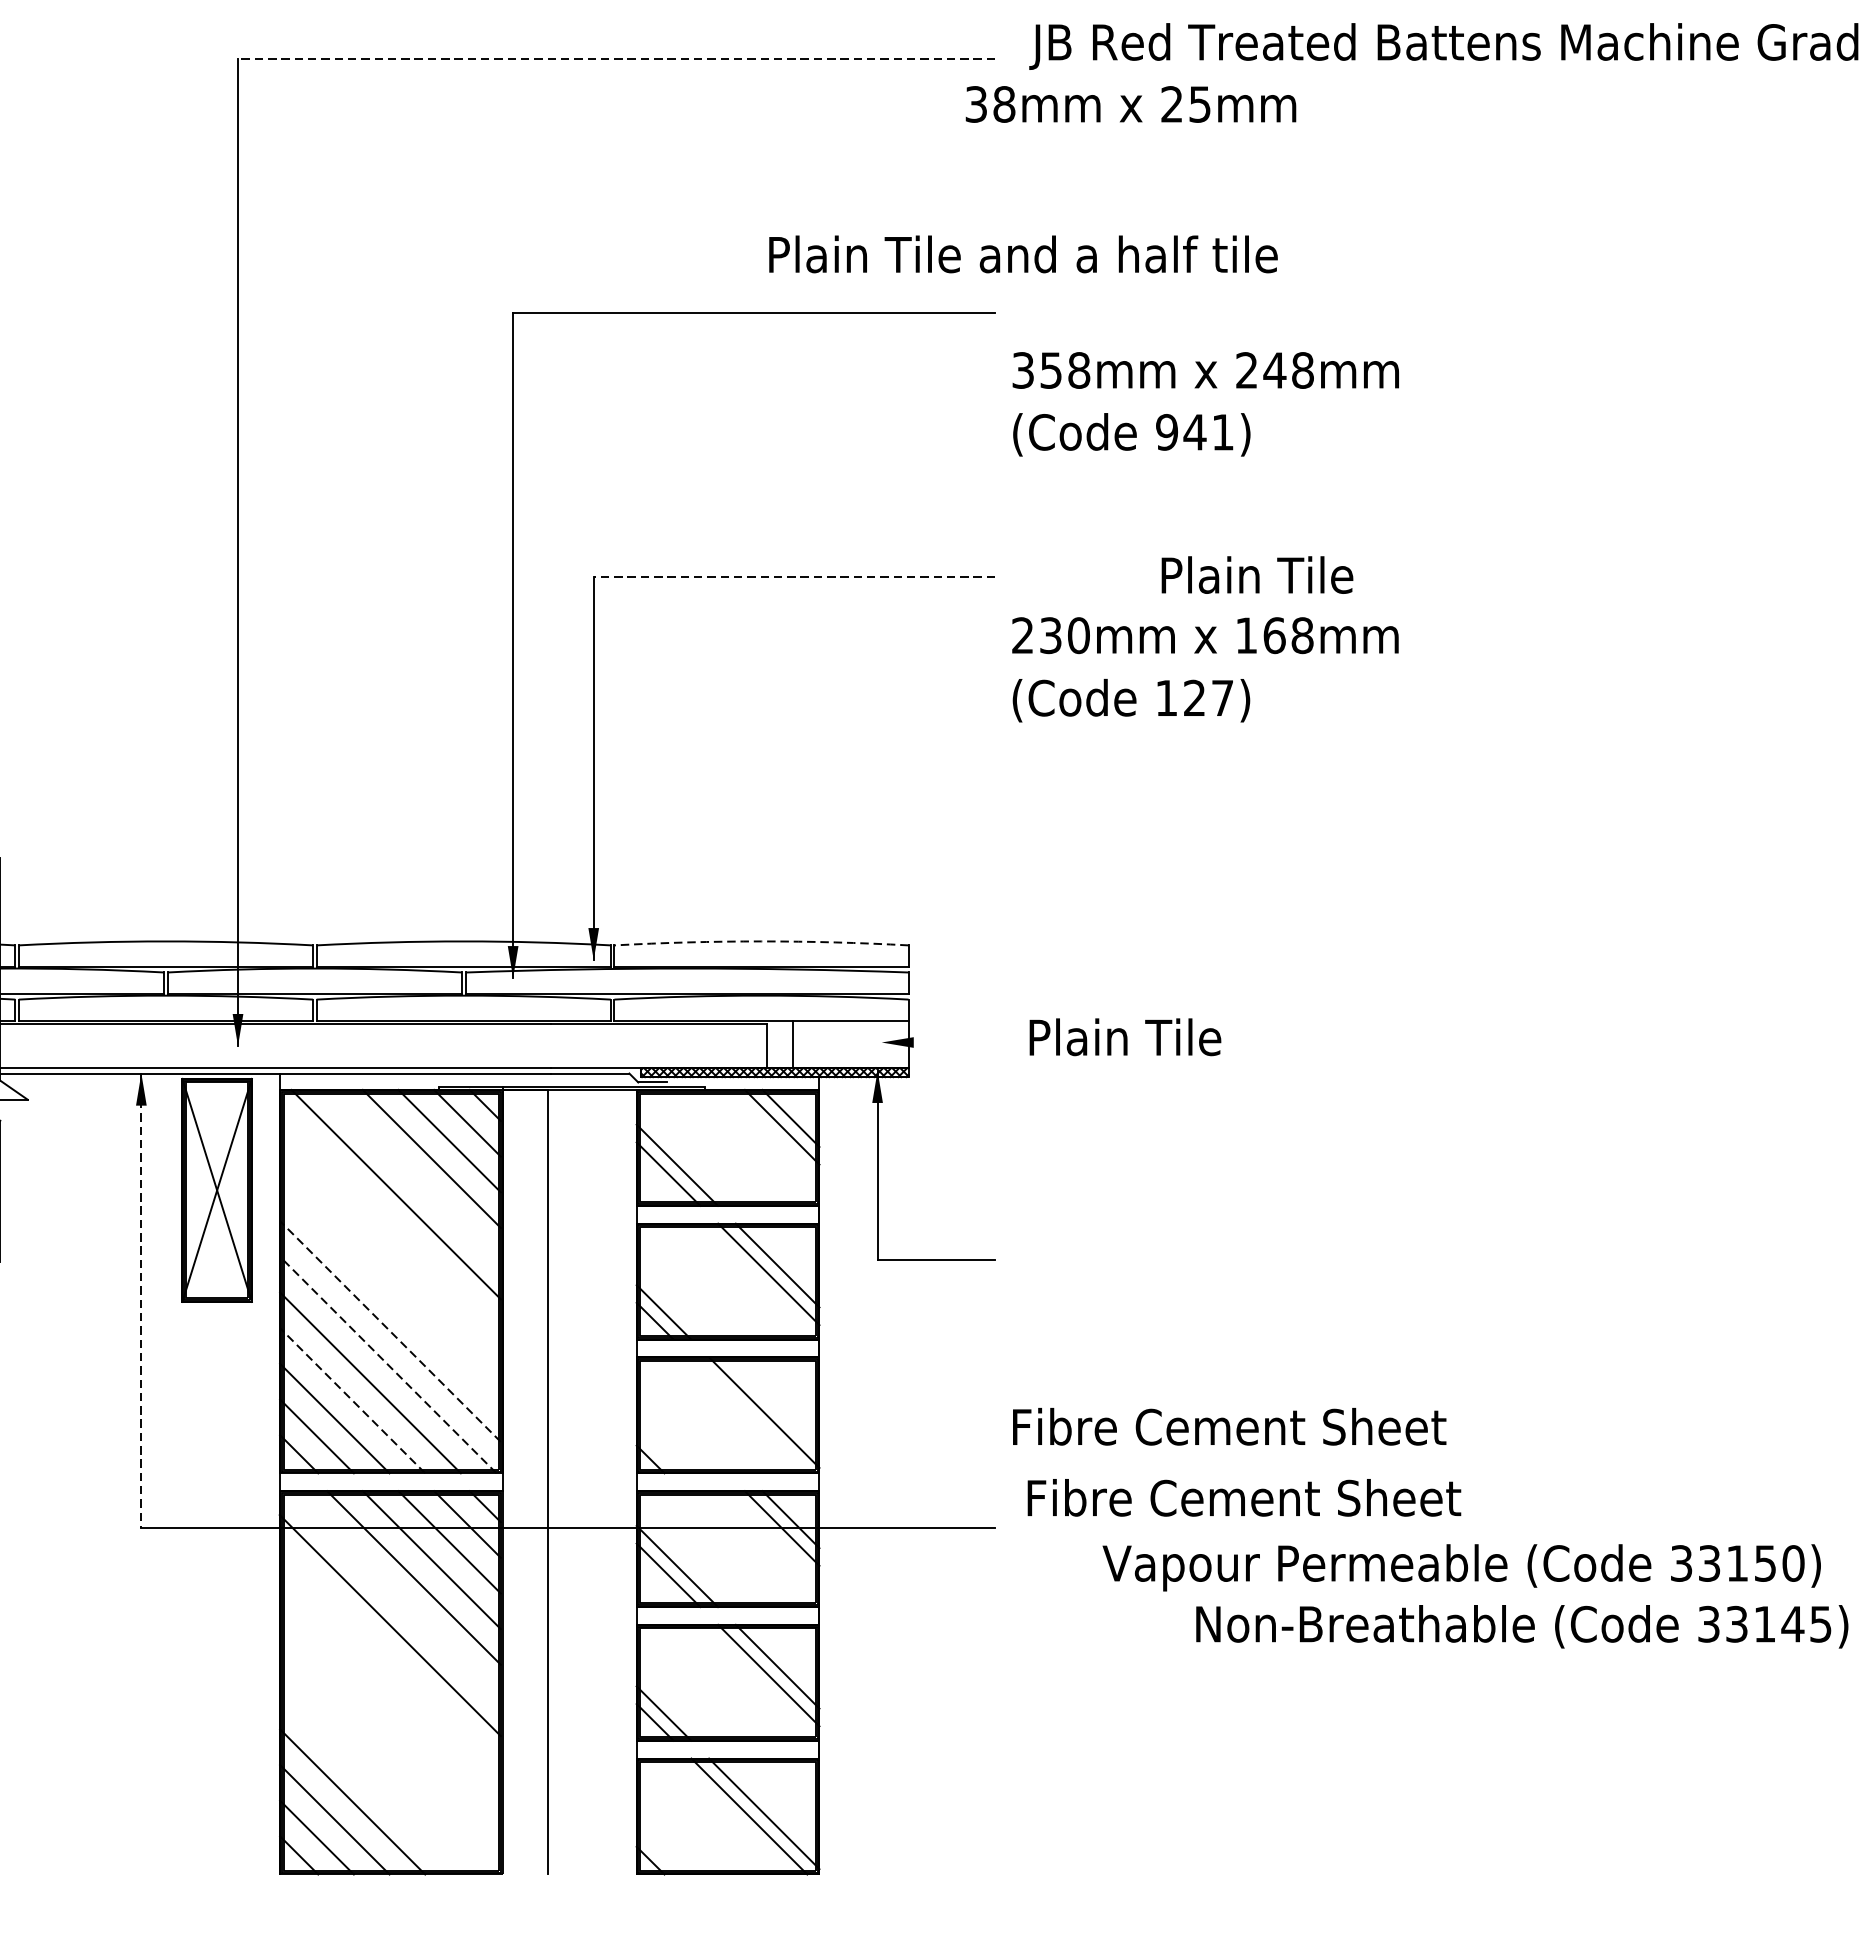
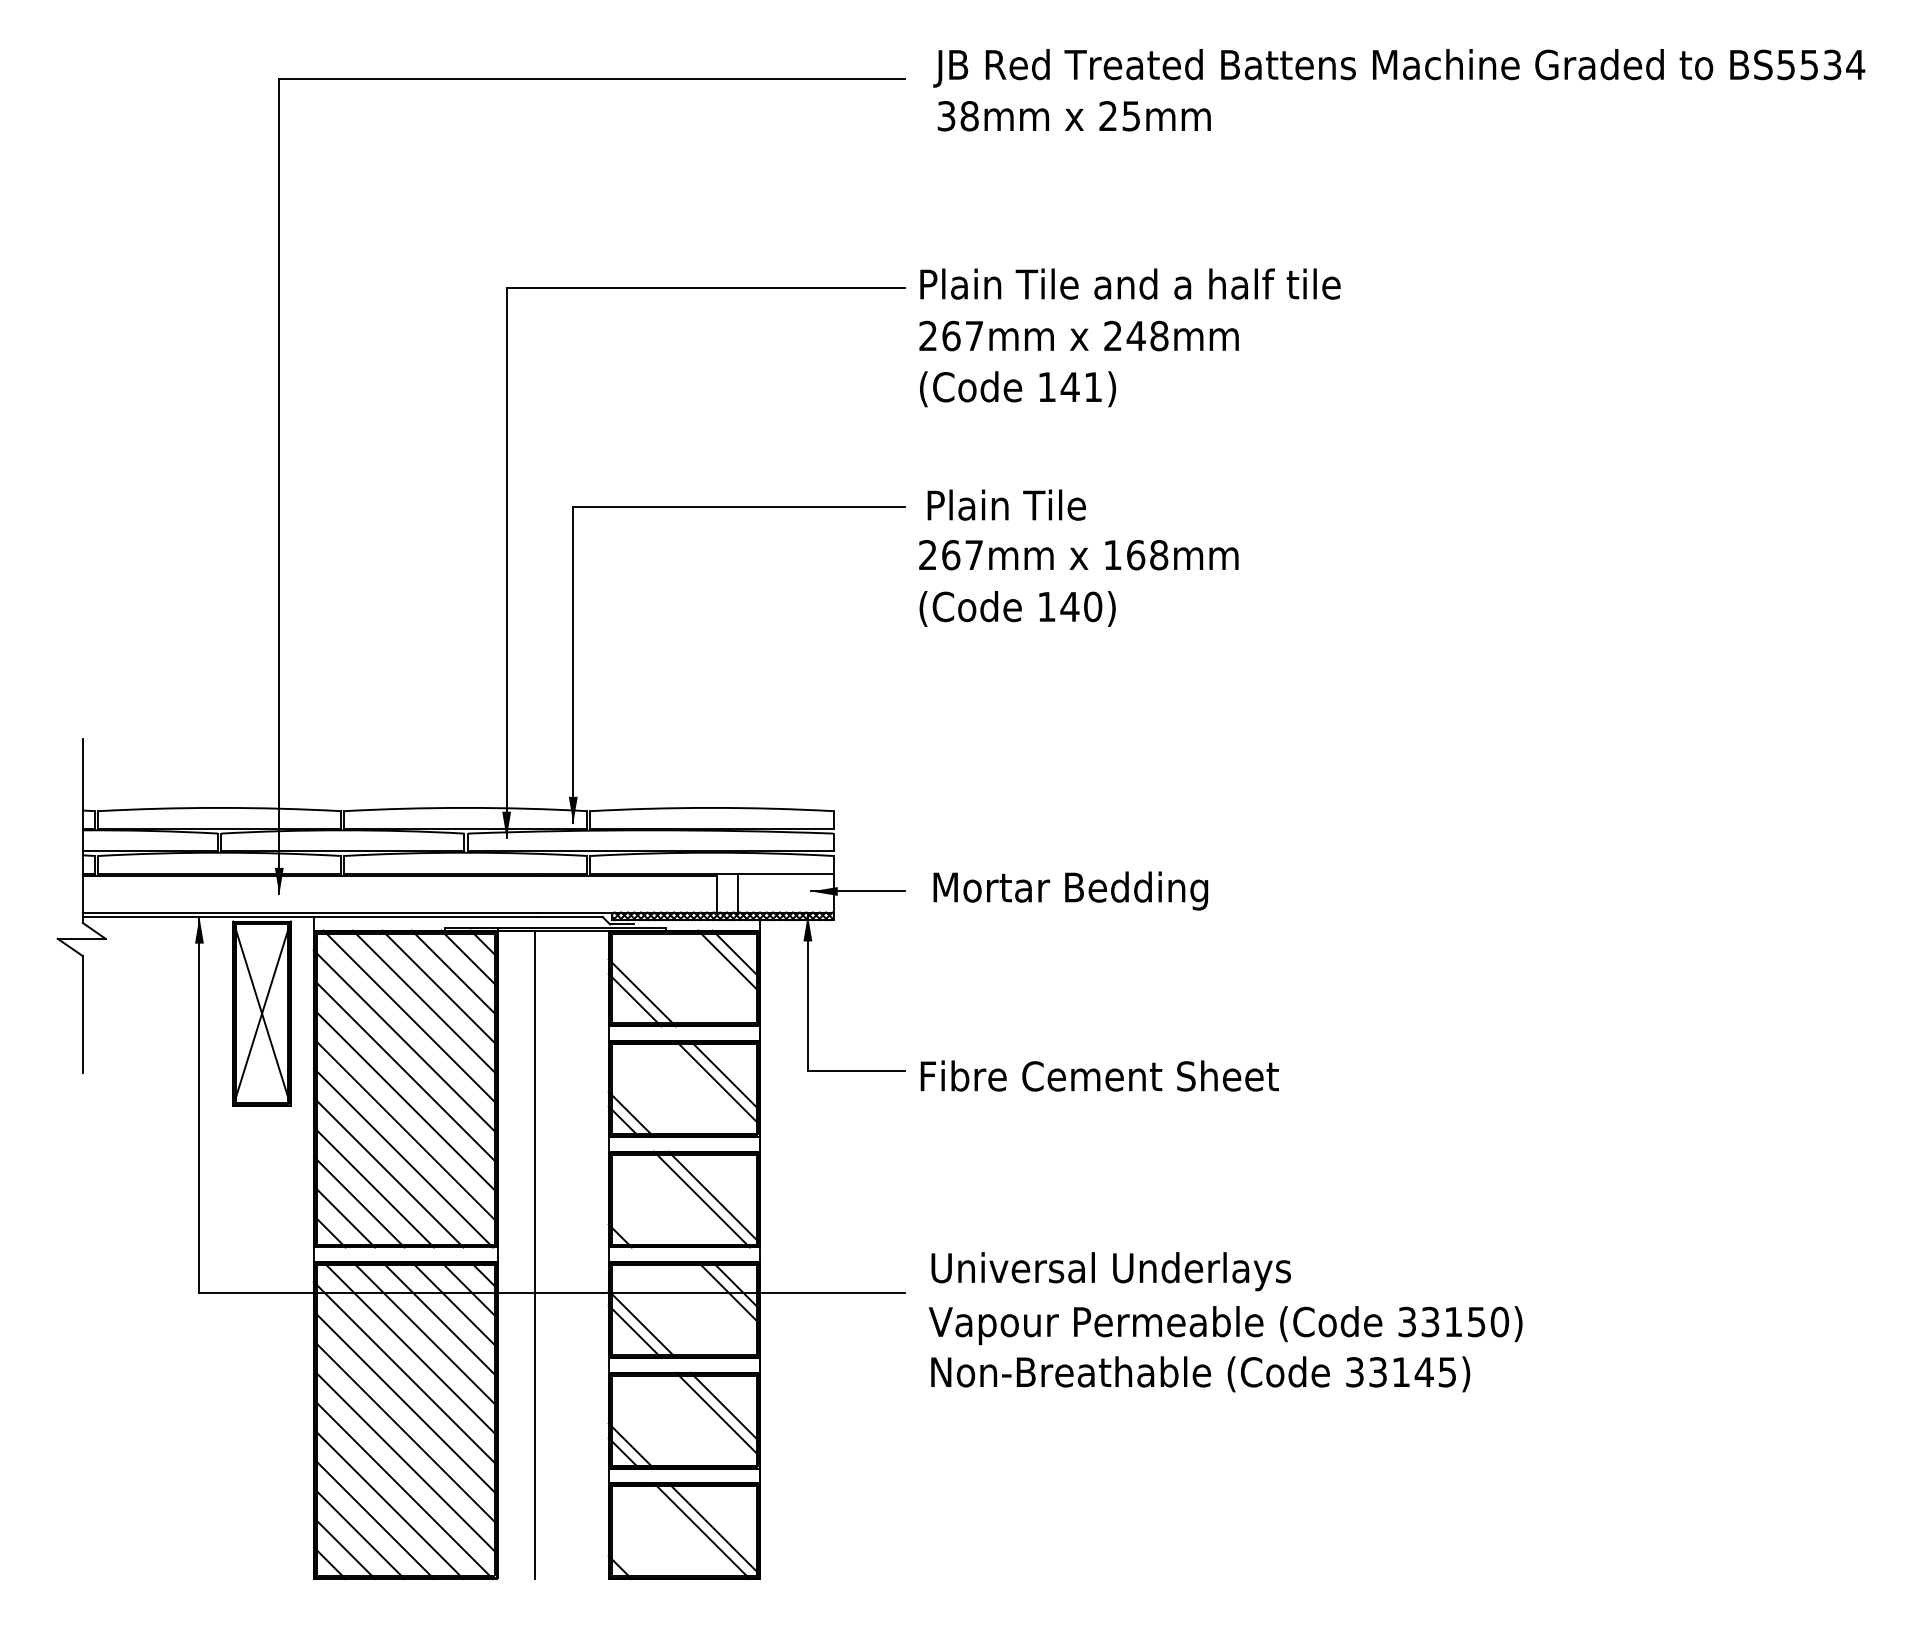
line: (616, 58) -> (592, 78), dashed -> solid
text: (1130, 104) -> (1073, 116), moved
text: (1023, 253) -> (1130, 283), moved
text: (1051, 369) -> (951, 335), 358mm -> 267mm
text: (1167, 432) -> (1047, 387), 941) -> 141)
text: (1257, 574) -> (1006, 504), moved
line: (794, 576) -> (739, 506), dashed -> solid
text: (1064, 636) -> (962, 555), 230mm -> 267mm
text: (1208, 697) -> (1081, 606), 127) -> 140)
arc: (760, 940) -> (711, 807), dashed -> solid
text: (1197, 1041) -> (1072, 890), Plain Tile -> Mortar Bedding
line: (938, 1042) -> (858, 891), added
line: (413, 1176) -> (424, 1002), added
line: (389, 1224) -> (404, 1041), added
line: (390, 1260) -> (405, 1071), added
line: (390, 1295) -> (405, 1100), added
line: (141, 1300) -> (199, 1104), dashed -> solid
line: (390, 1331) -> (405, 1130), dashed -> solid
line: (388, 1364) -> (403, 1157), dashed -> solid
line: (353, 1400) -> (374, 1187), dashed -> solid
line: (748, 1415) -> (701, 1199), added
text: (1229, 1426) -> (1099, 1075), moved
text: (1244, 1502) -> (1111, 1271), Fibre Cement Sheet -> Universal Underlays
text: (1461, 1567) -> (1225, 1325), moved
line: (395, 1595) -> (409, 1348), added
text: (1522, 1627) -> (1200, 1374), moved
line: (390, 1660) -> (405, 1402), added
line: (390, 1697) -> (405, 1432), added
line: (390, 1732) -> (405, 1461), added
line: (388, 1766) -> (403, 1489), added
line: (370, 1784) -> (388, 1504), added

